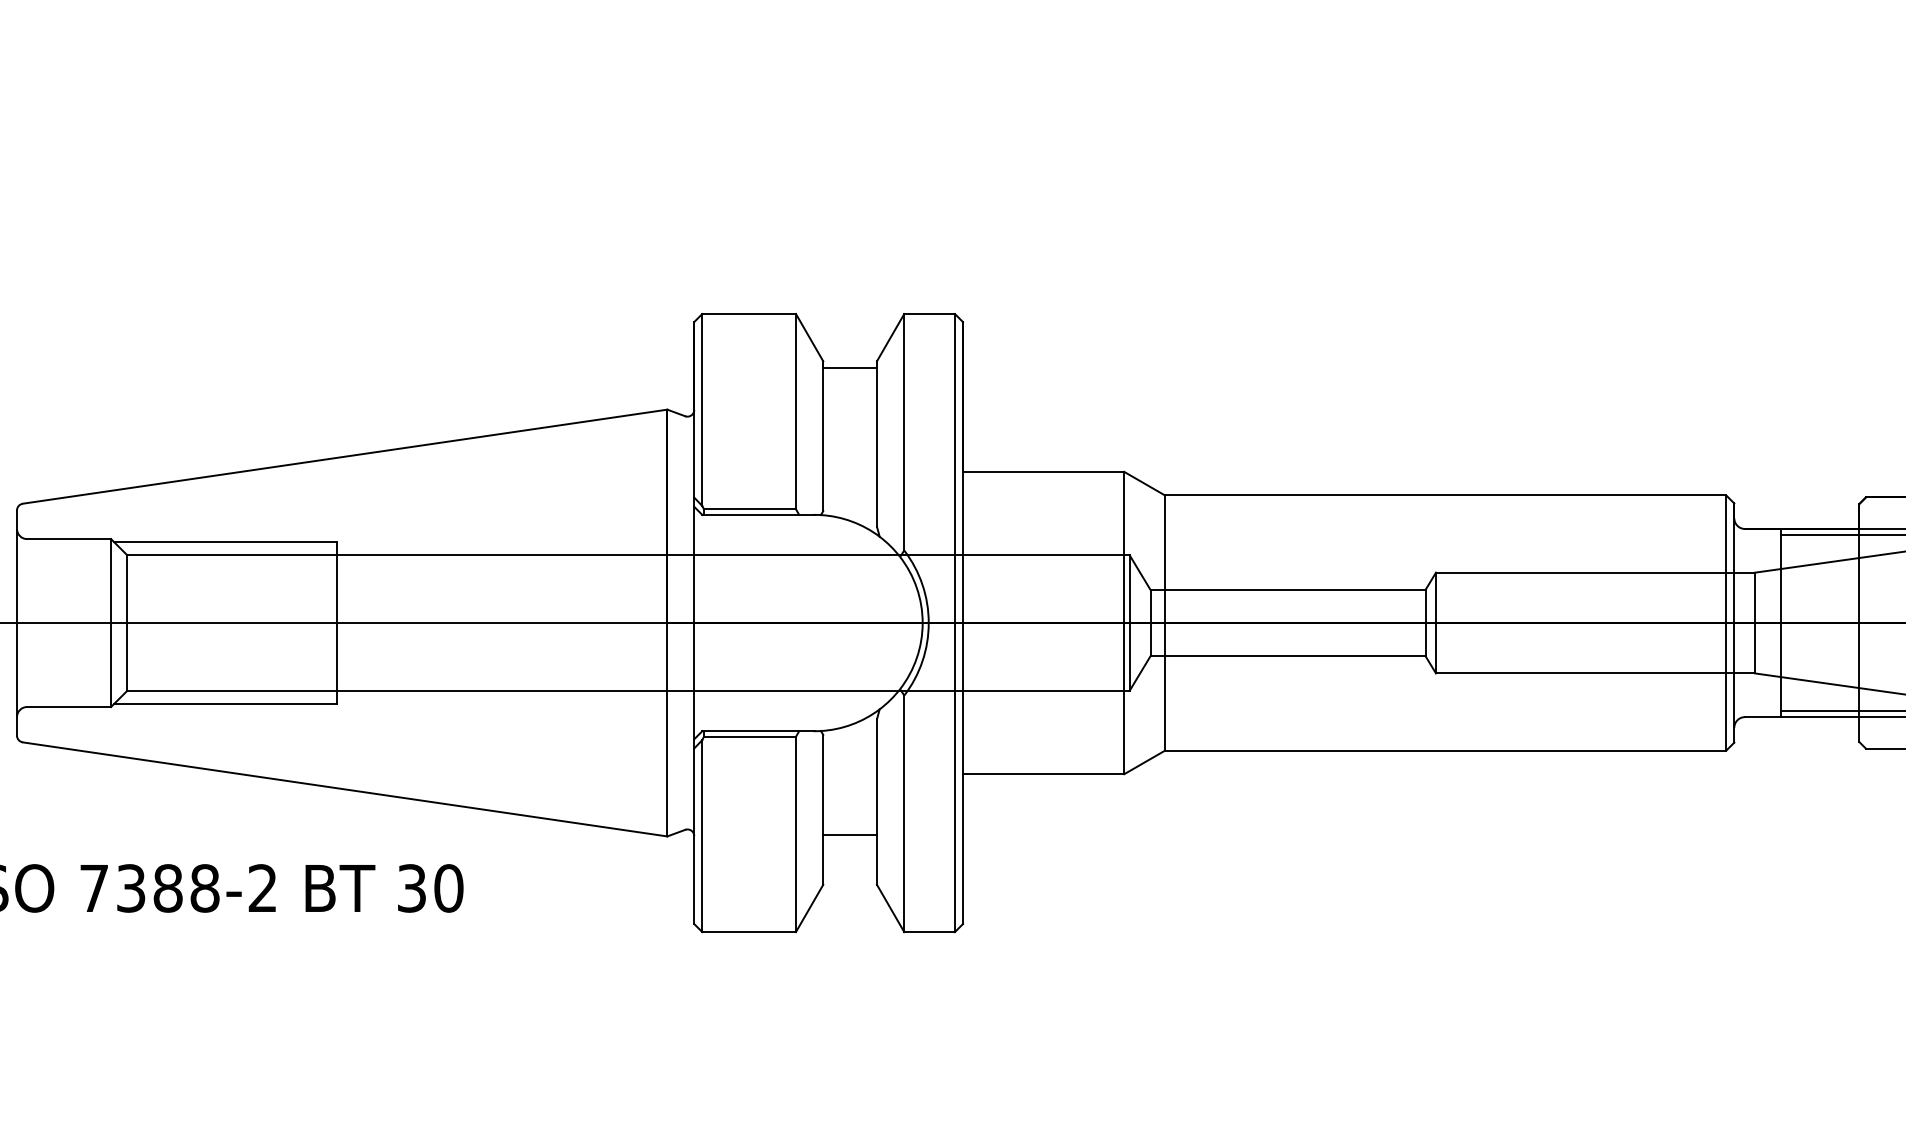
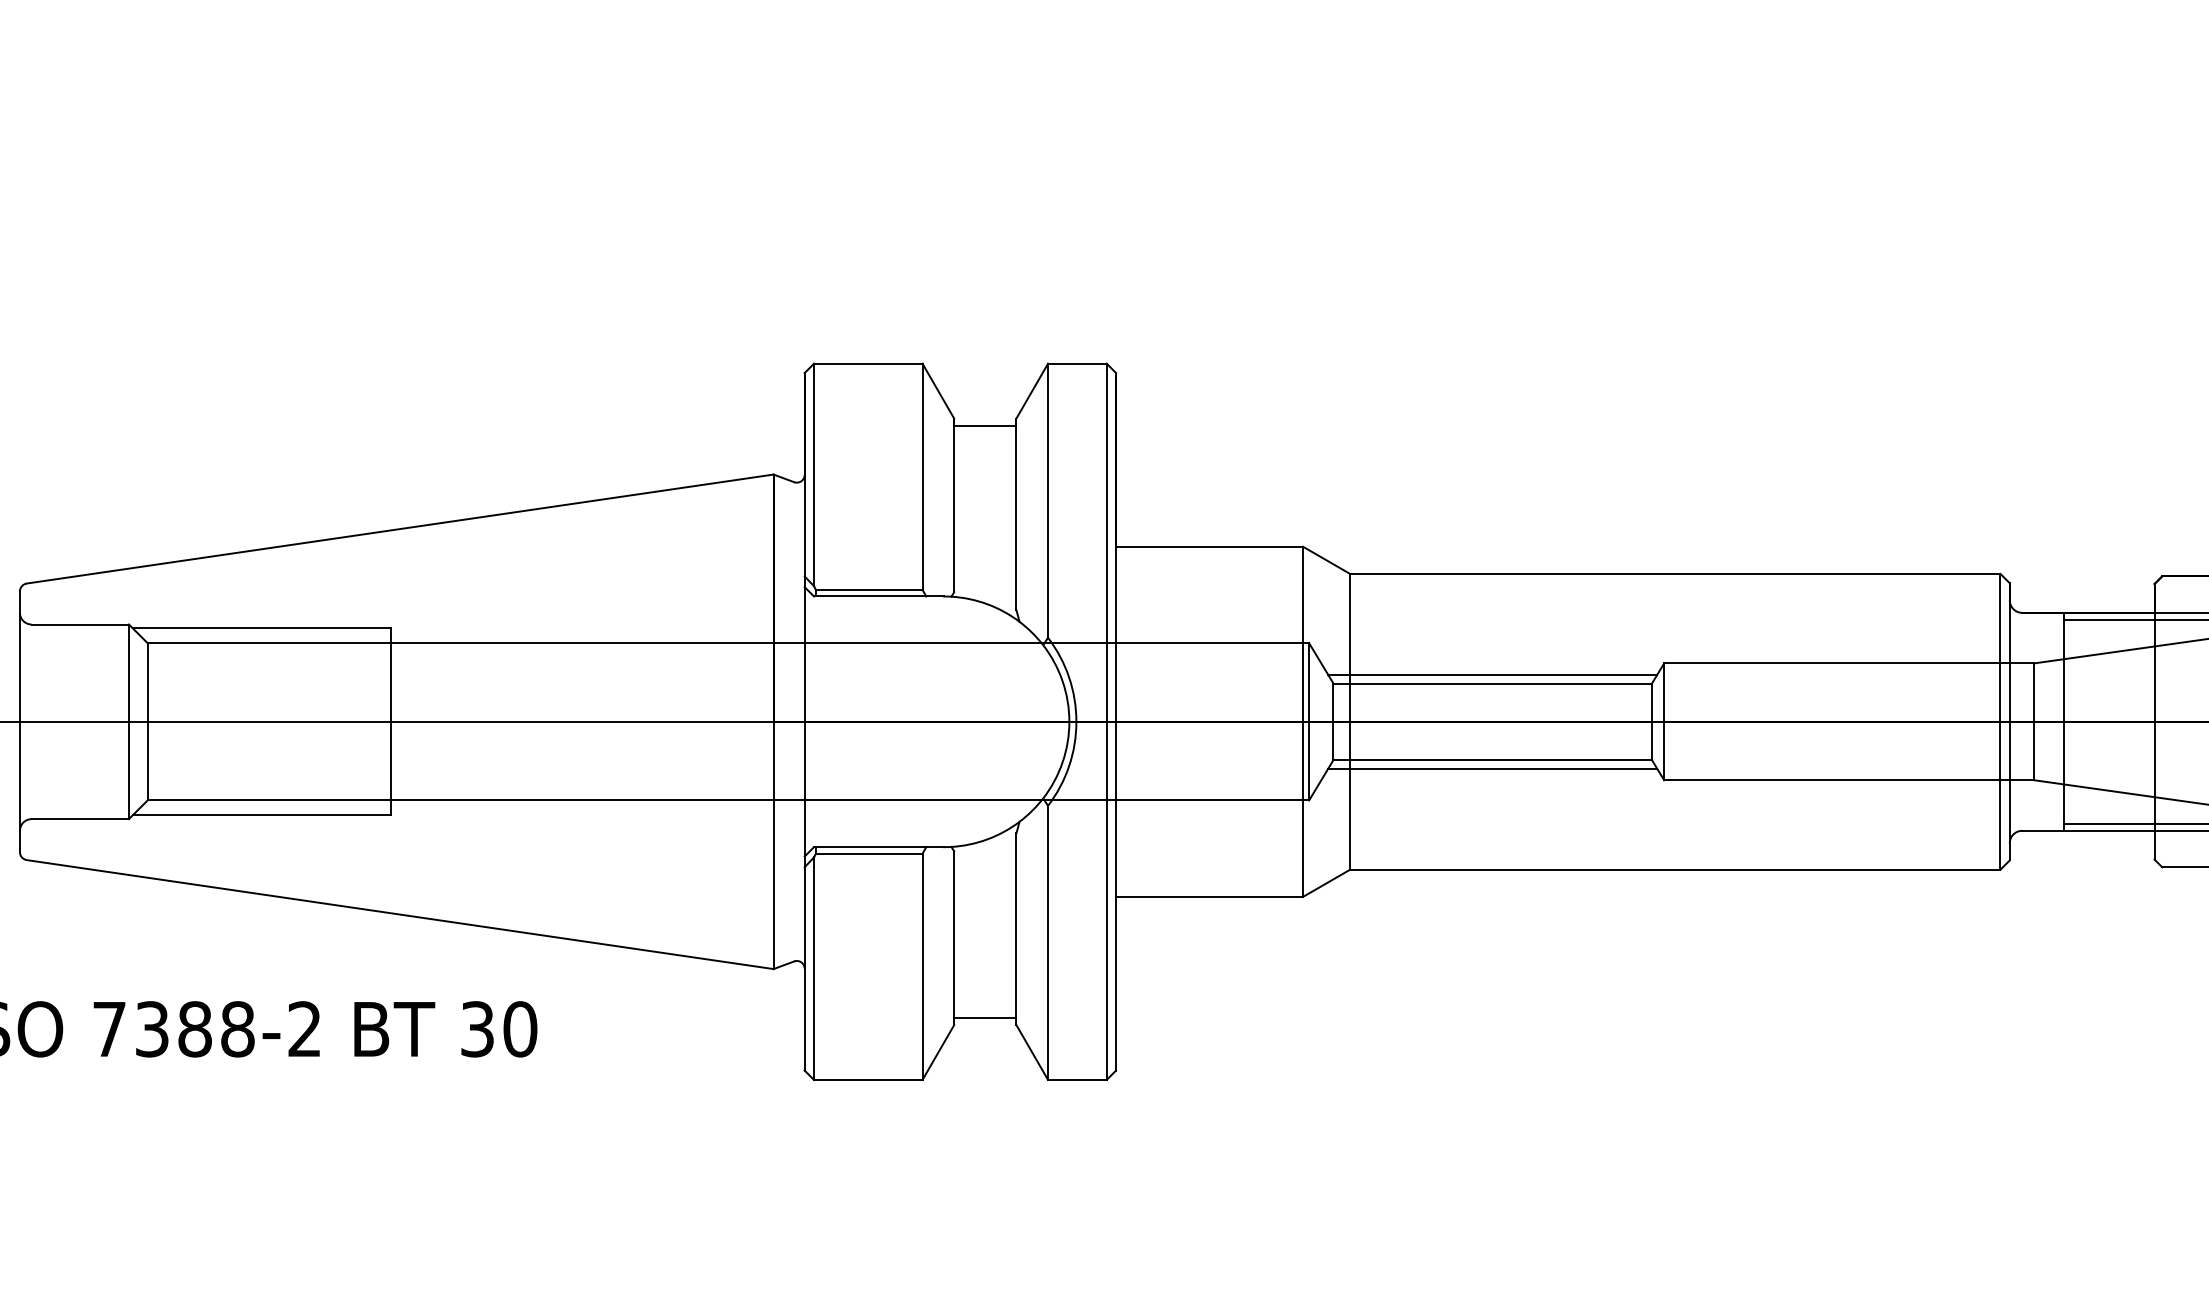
line: (1287, 582) -> (1492, 674), added
line: (1287, 663) -> (1492, 768), added
line: (850, 835) -> (985, 1017), moved

